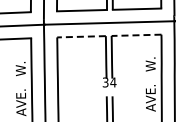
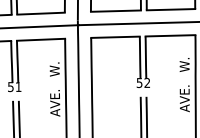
line: (136, 35) -> (170, 35), dashed -> solid
line: (81, 37) -> (115, 37), dashed -> solid
text: (109, 82) -> (143, 82), 34 -> 52

